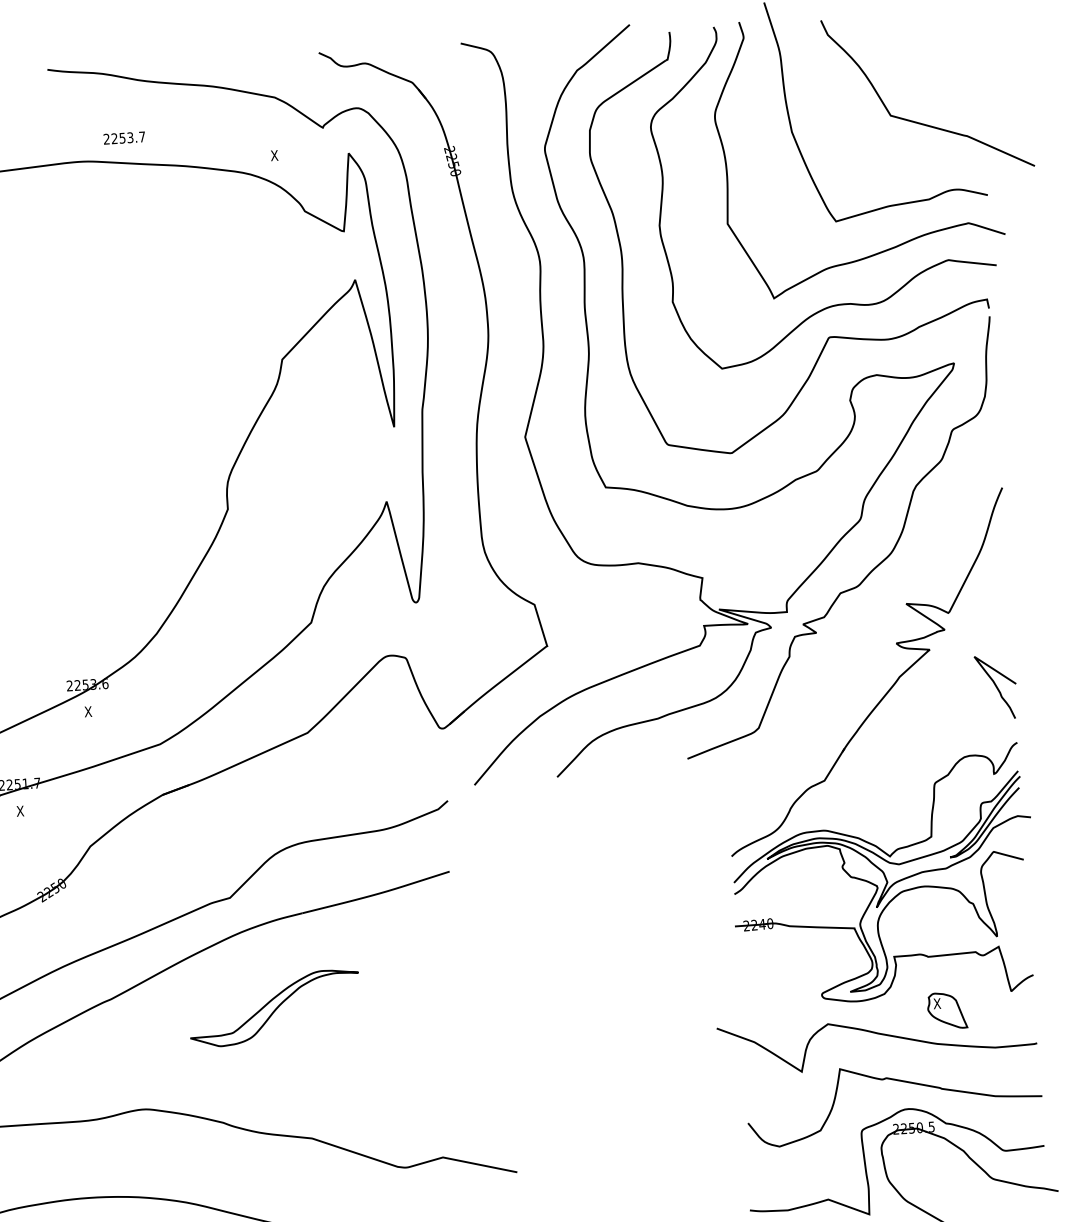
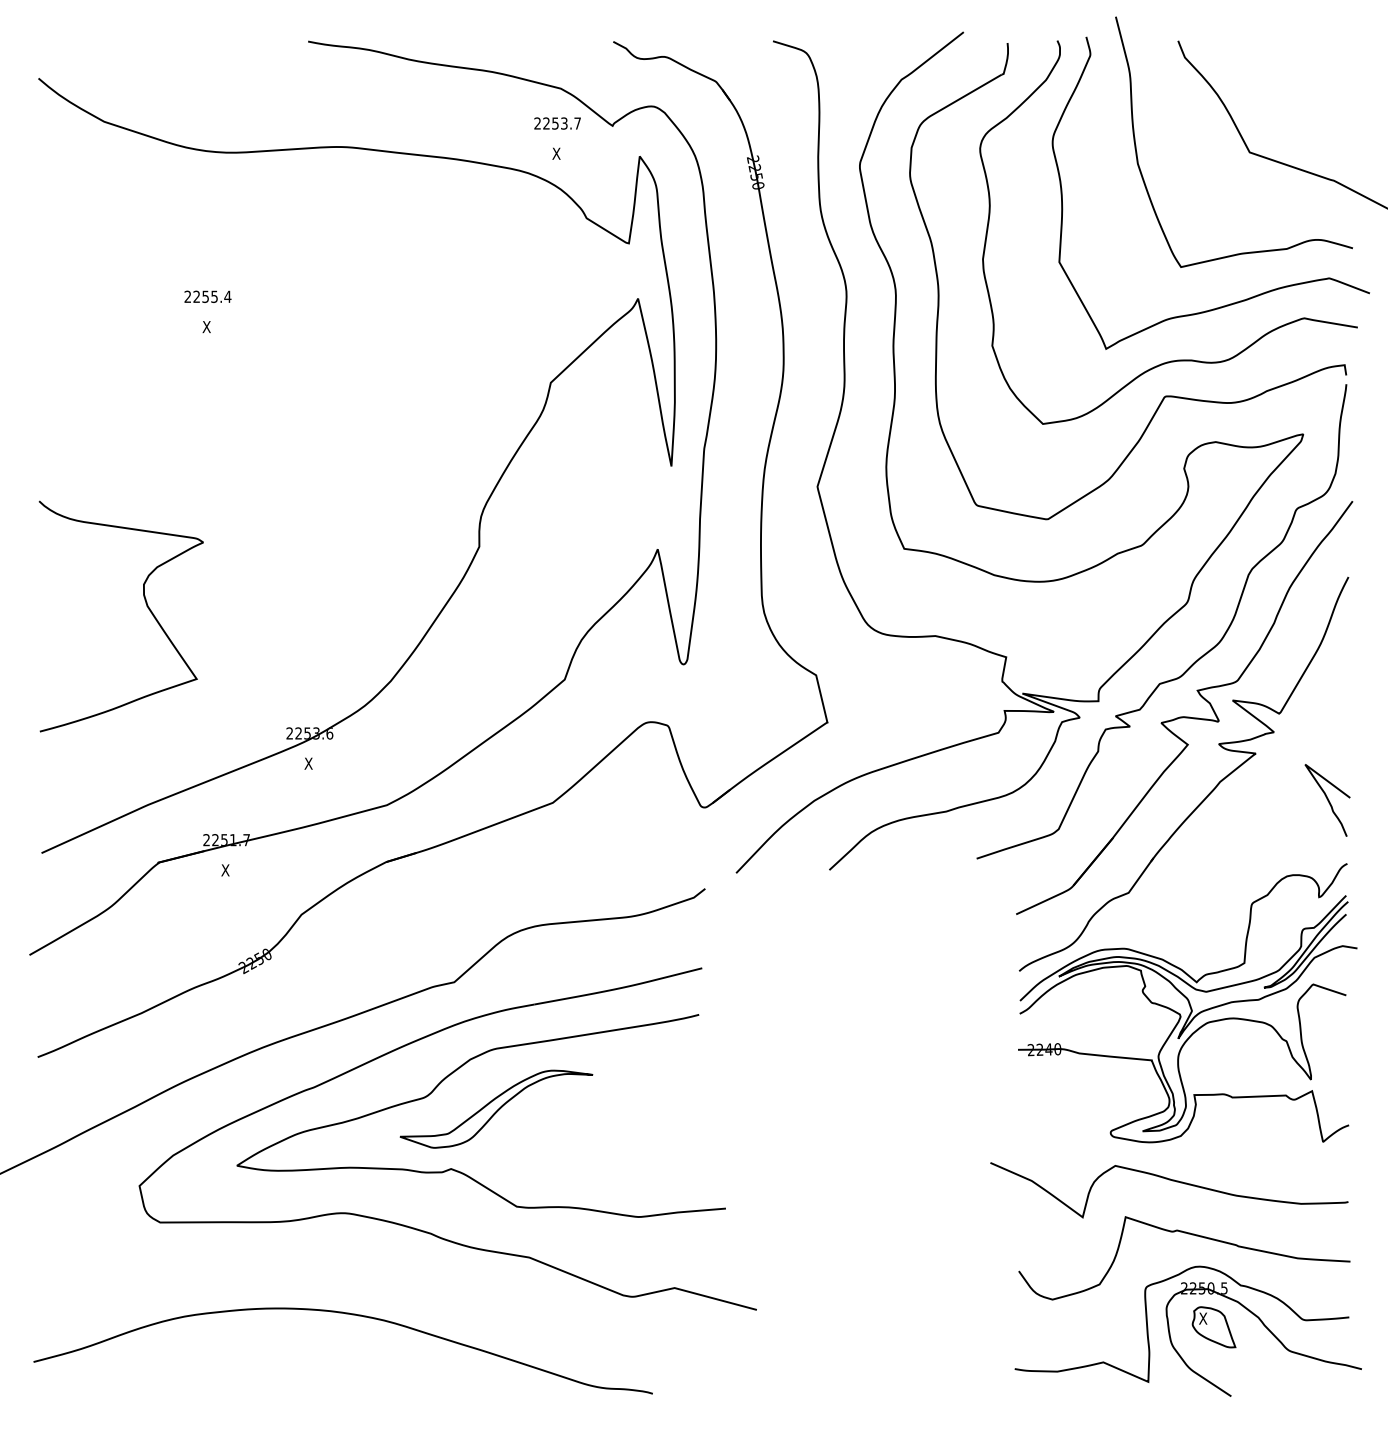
text: (124, 138) -> (557, 123), moved
part: (864, 620) -> (1184, 716), added
curve: (230, 981) -> (449, 1076), added
part: (946, 1011) -> (1213, 1327), moved

